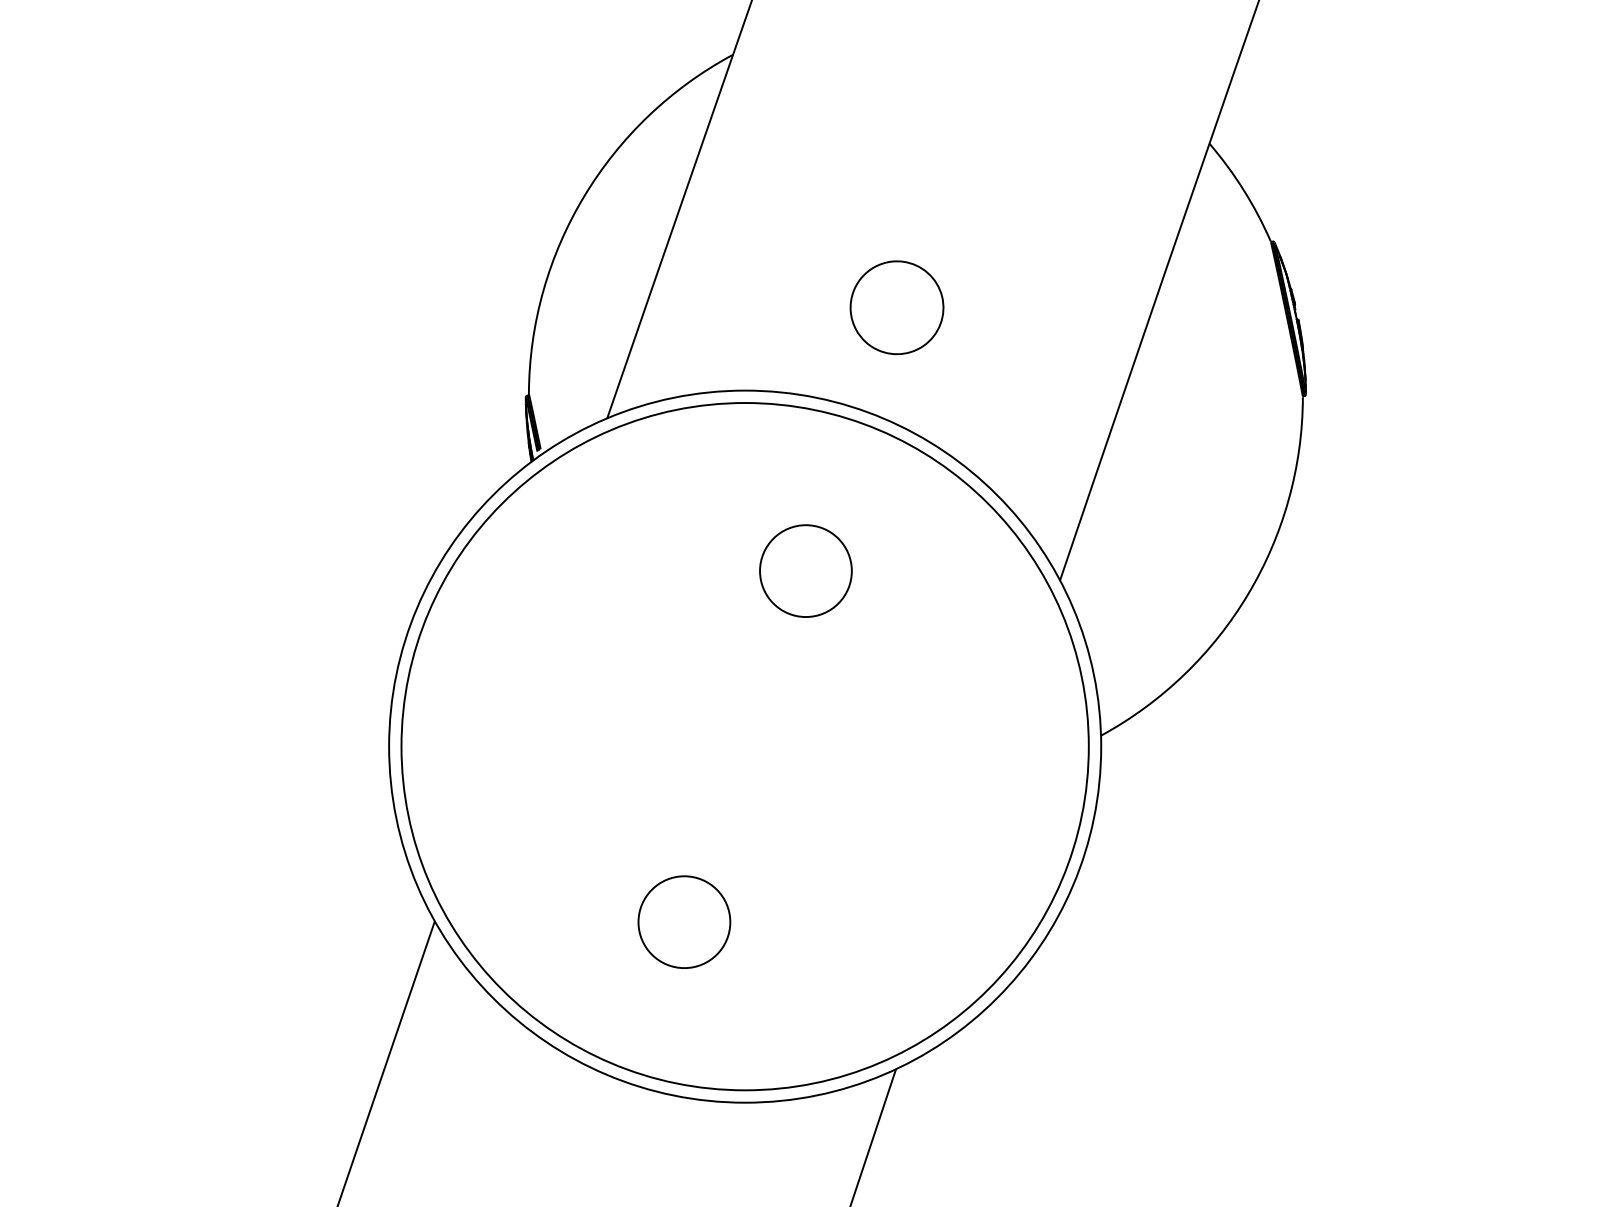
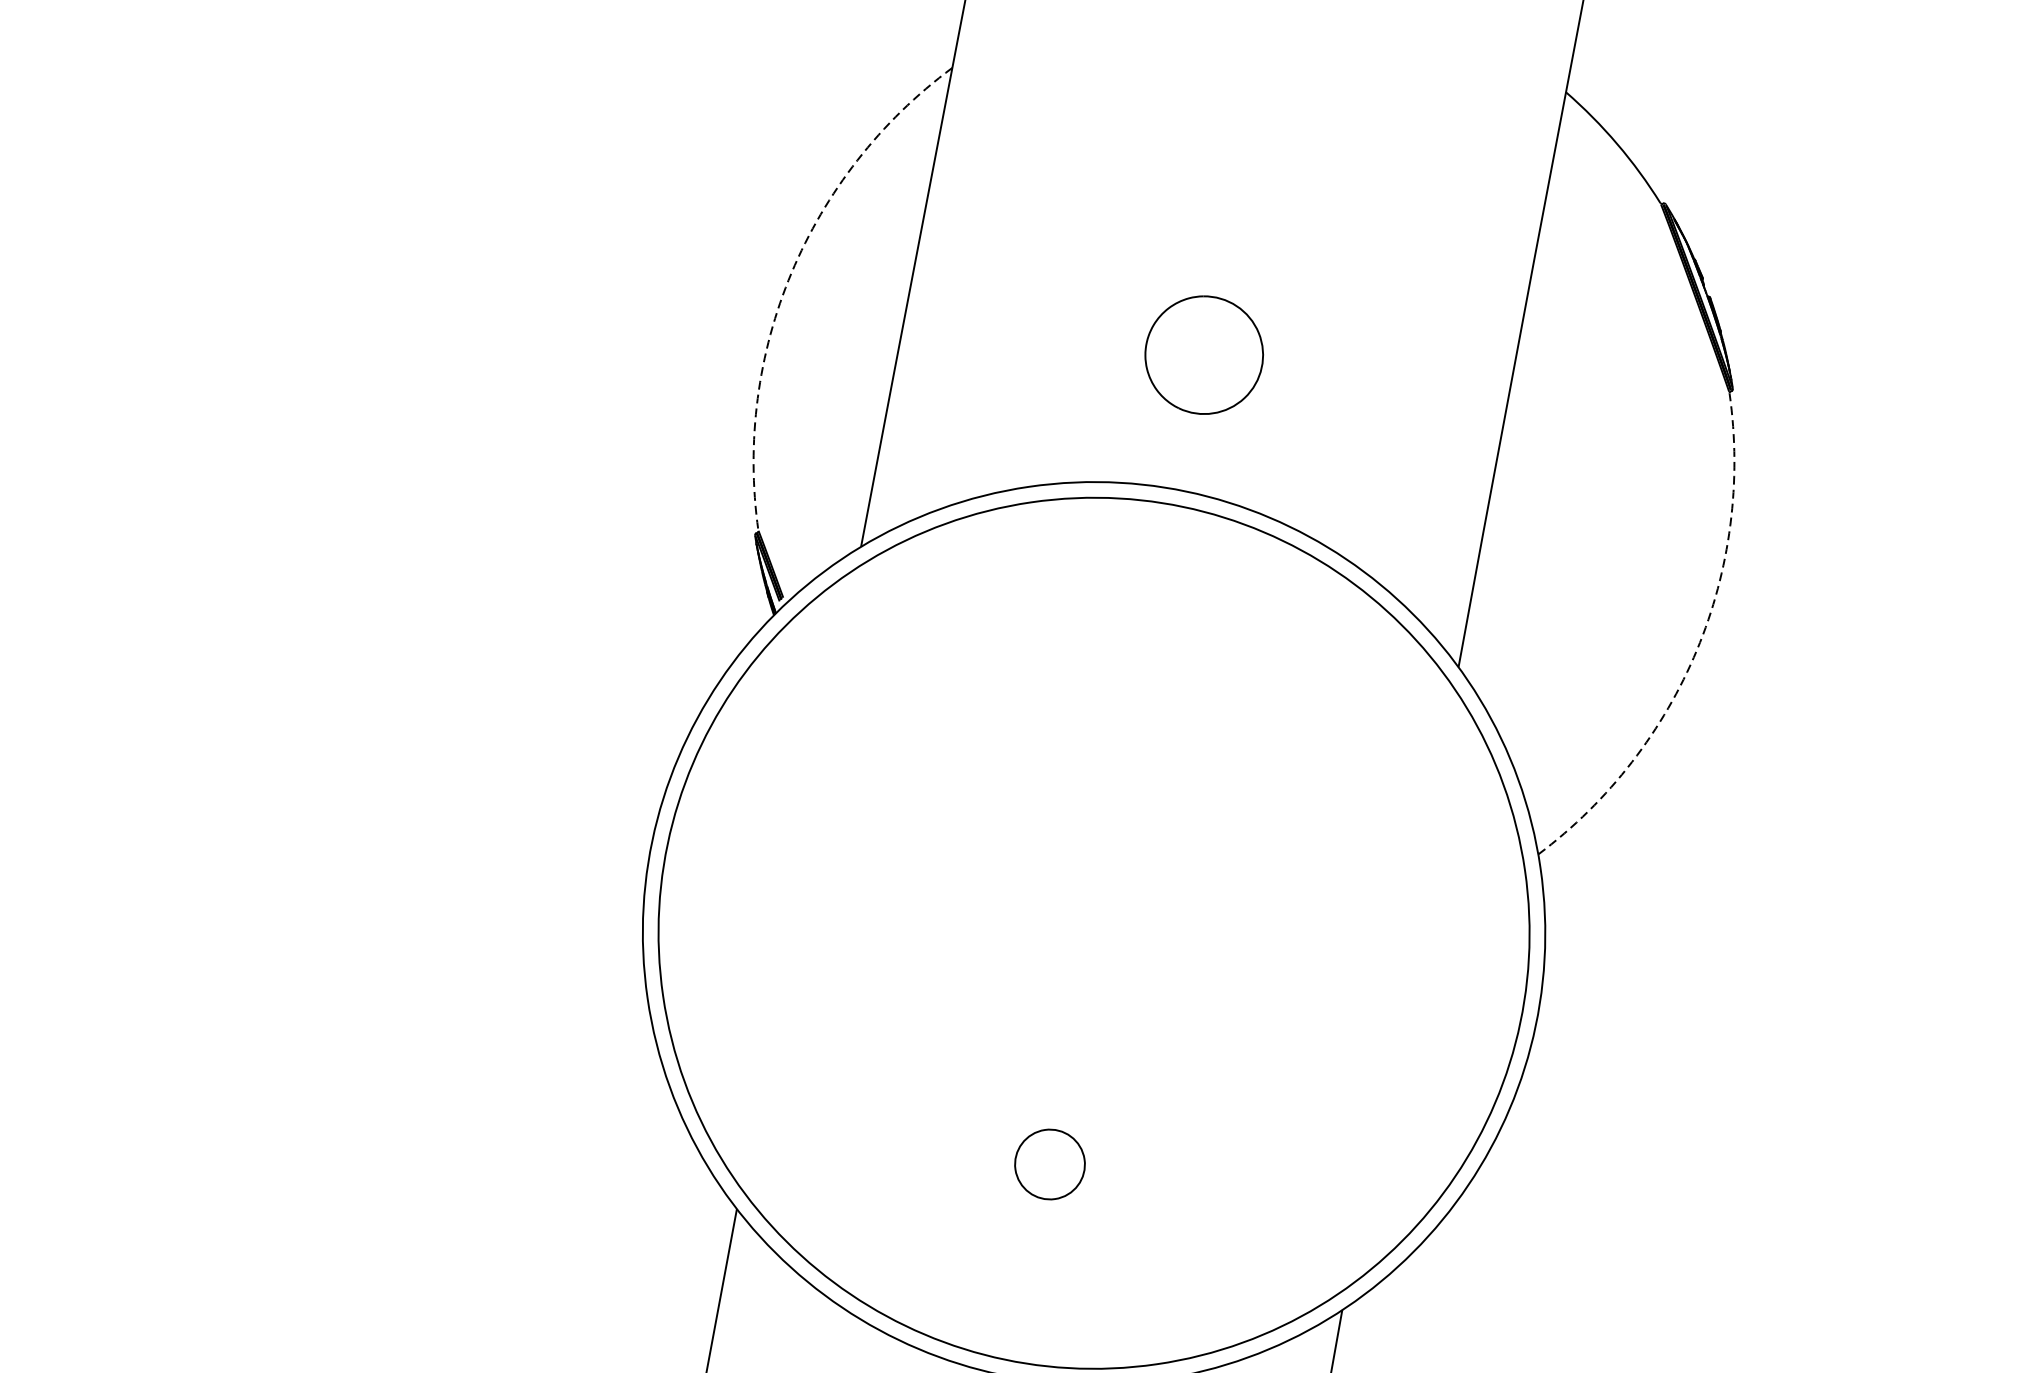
arc: (584, 196) -> (791, 272), solid -> dashed
circle: (805, 570) -> (1137, 701), removed
arc: (1248, 594) -> (1697, 650), solid -> dashed
circle: (684, 922) -> (1050, 1164), size x0.6

